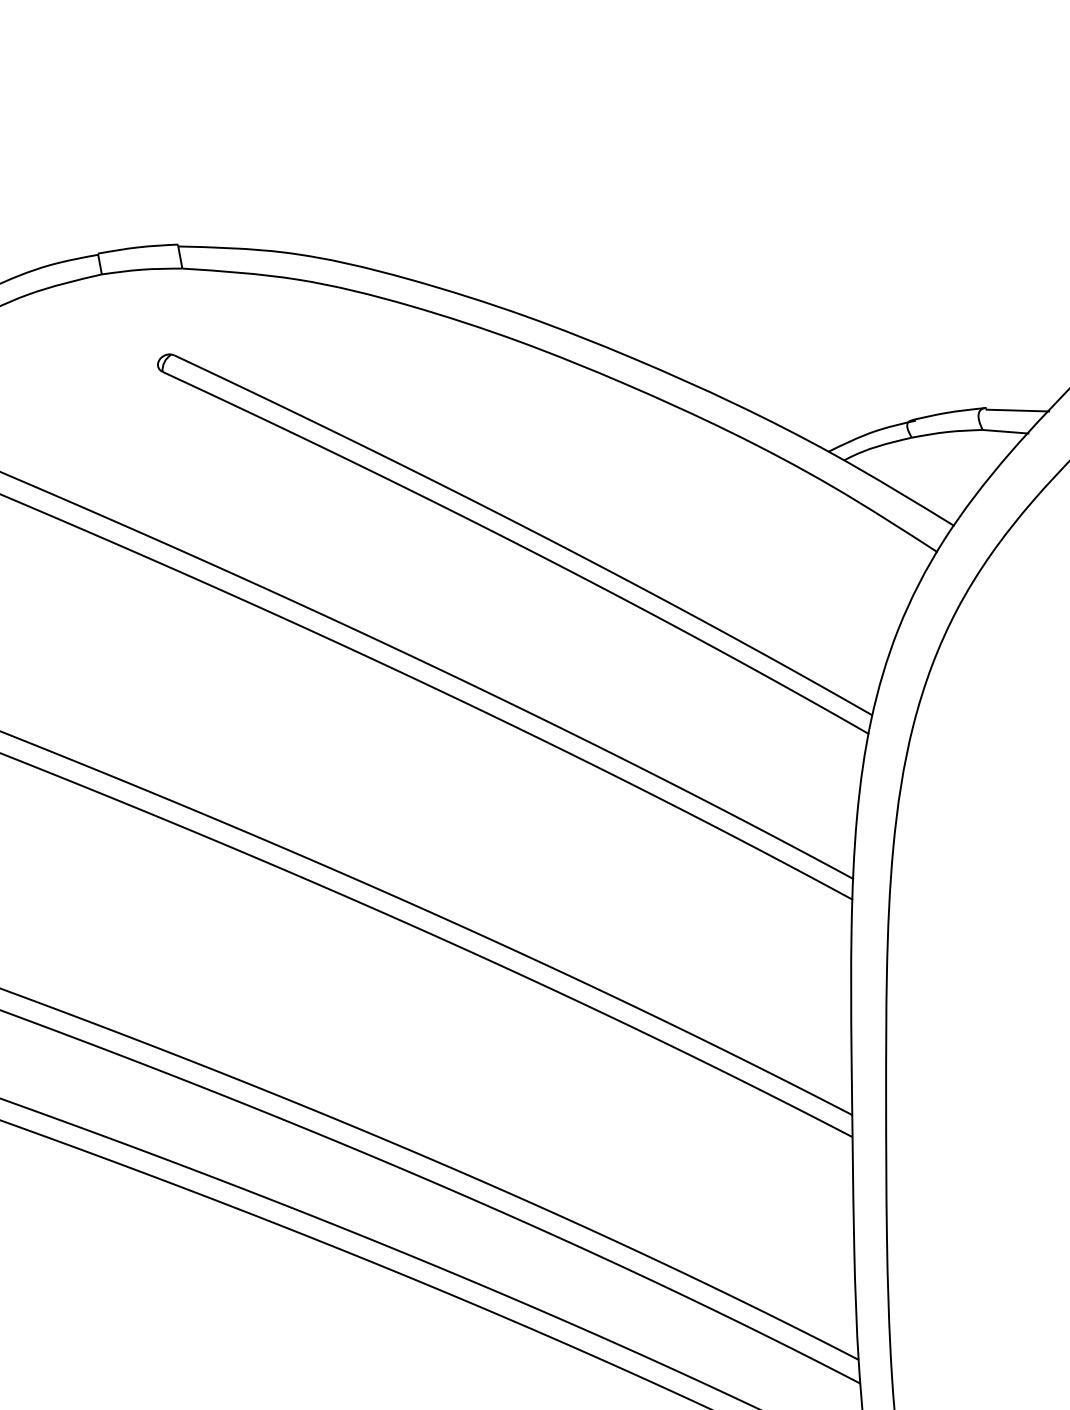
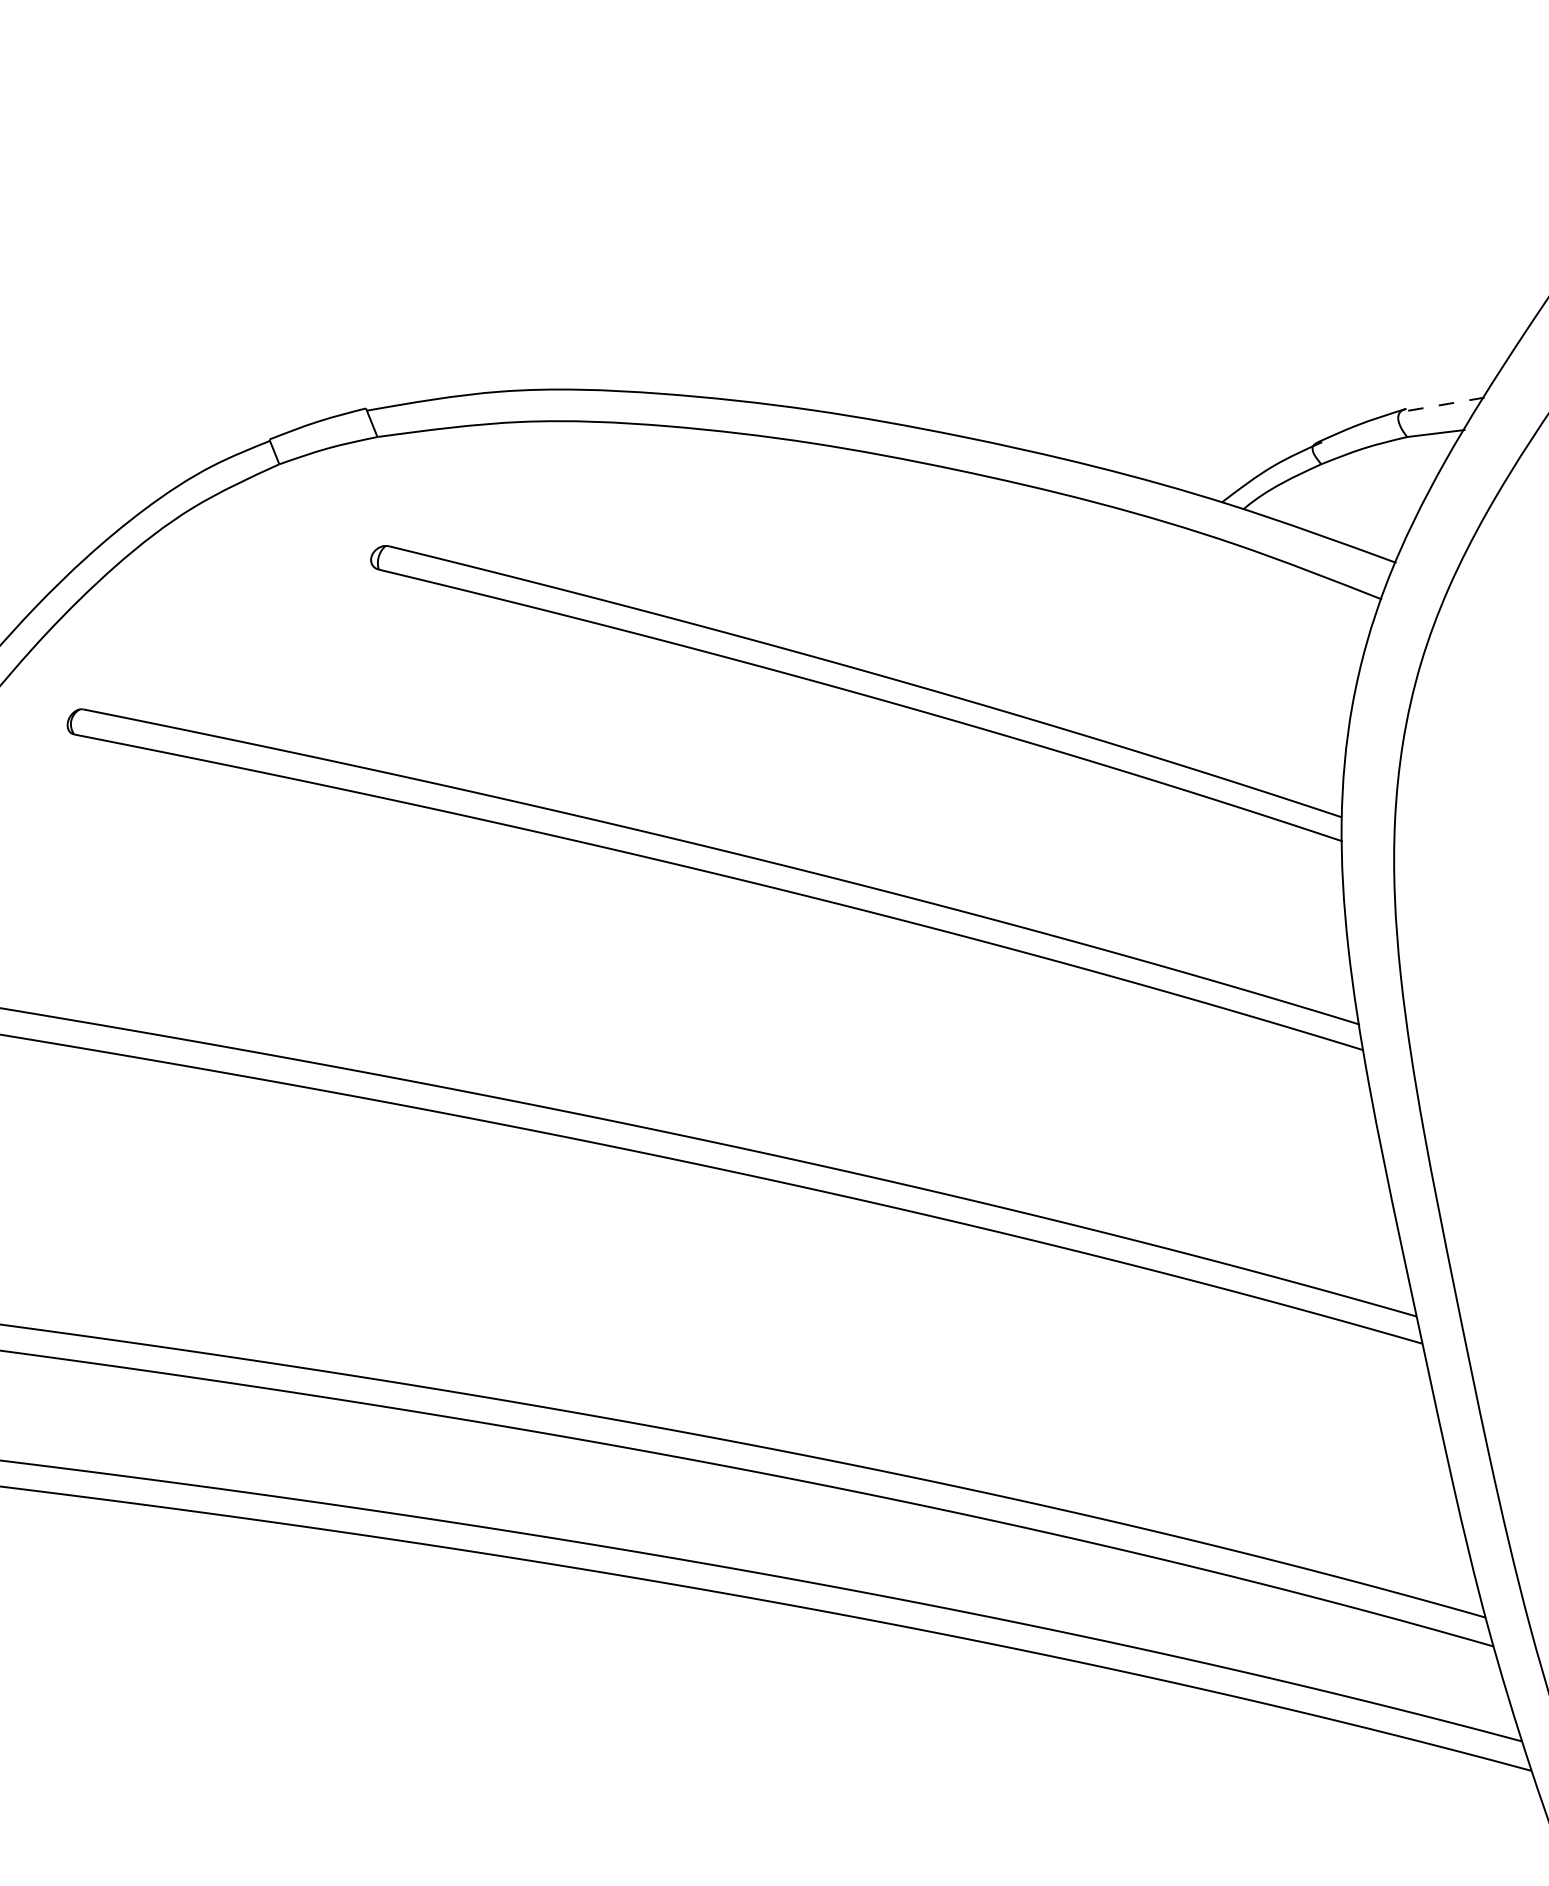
line: (1017, 410) -> (1445, 404), solid -> dashed

